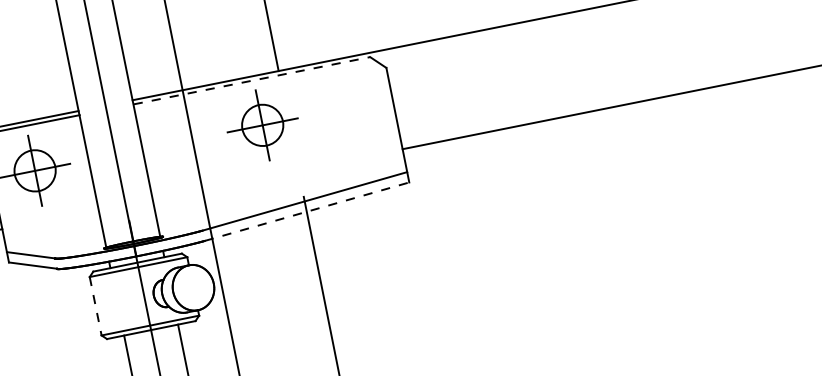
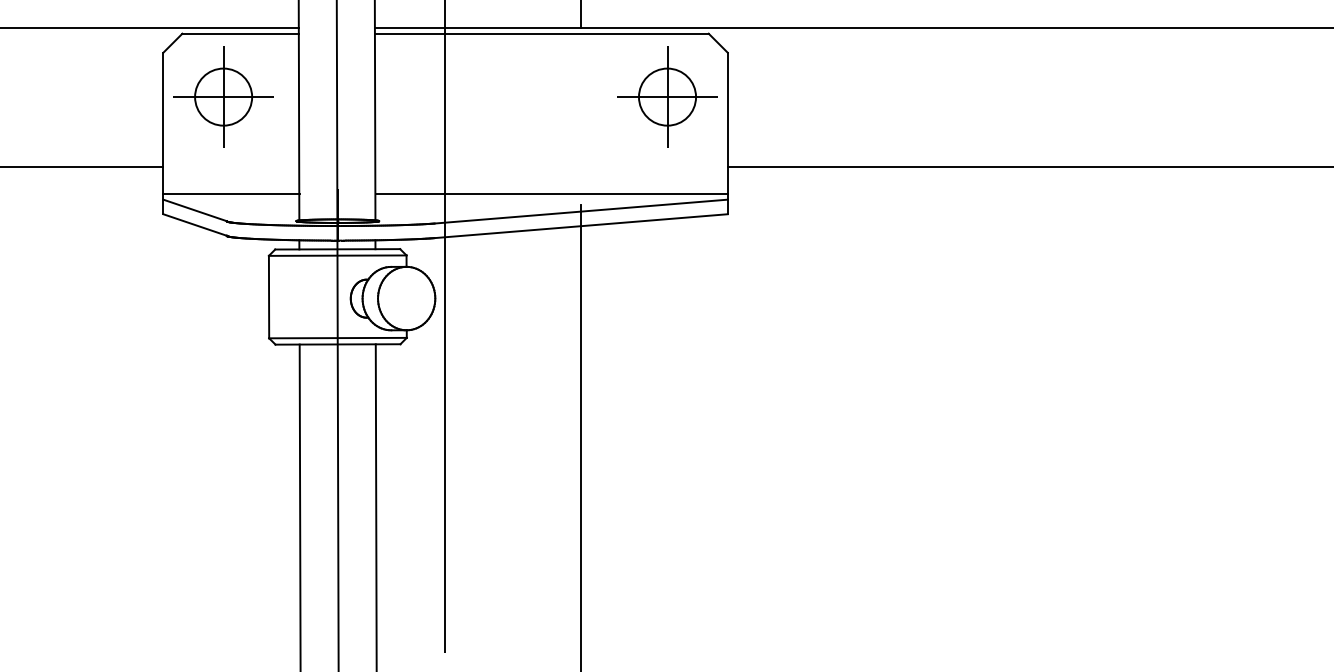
line: (252, 80) -> (542, 33), dashed -> solid
part: (262, 124) -> (667, 96), moved
line: (281, 193) -> (551, 194), added
line: (307, 211) -> (581, 226), dashed -> solid
line: (54, 238) -> (231, 194), added
line: (96, 306) -> (269, 297), dashed -> solid

